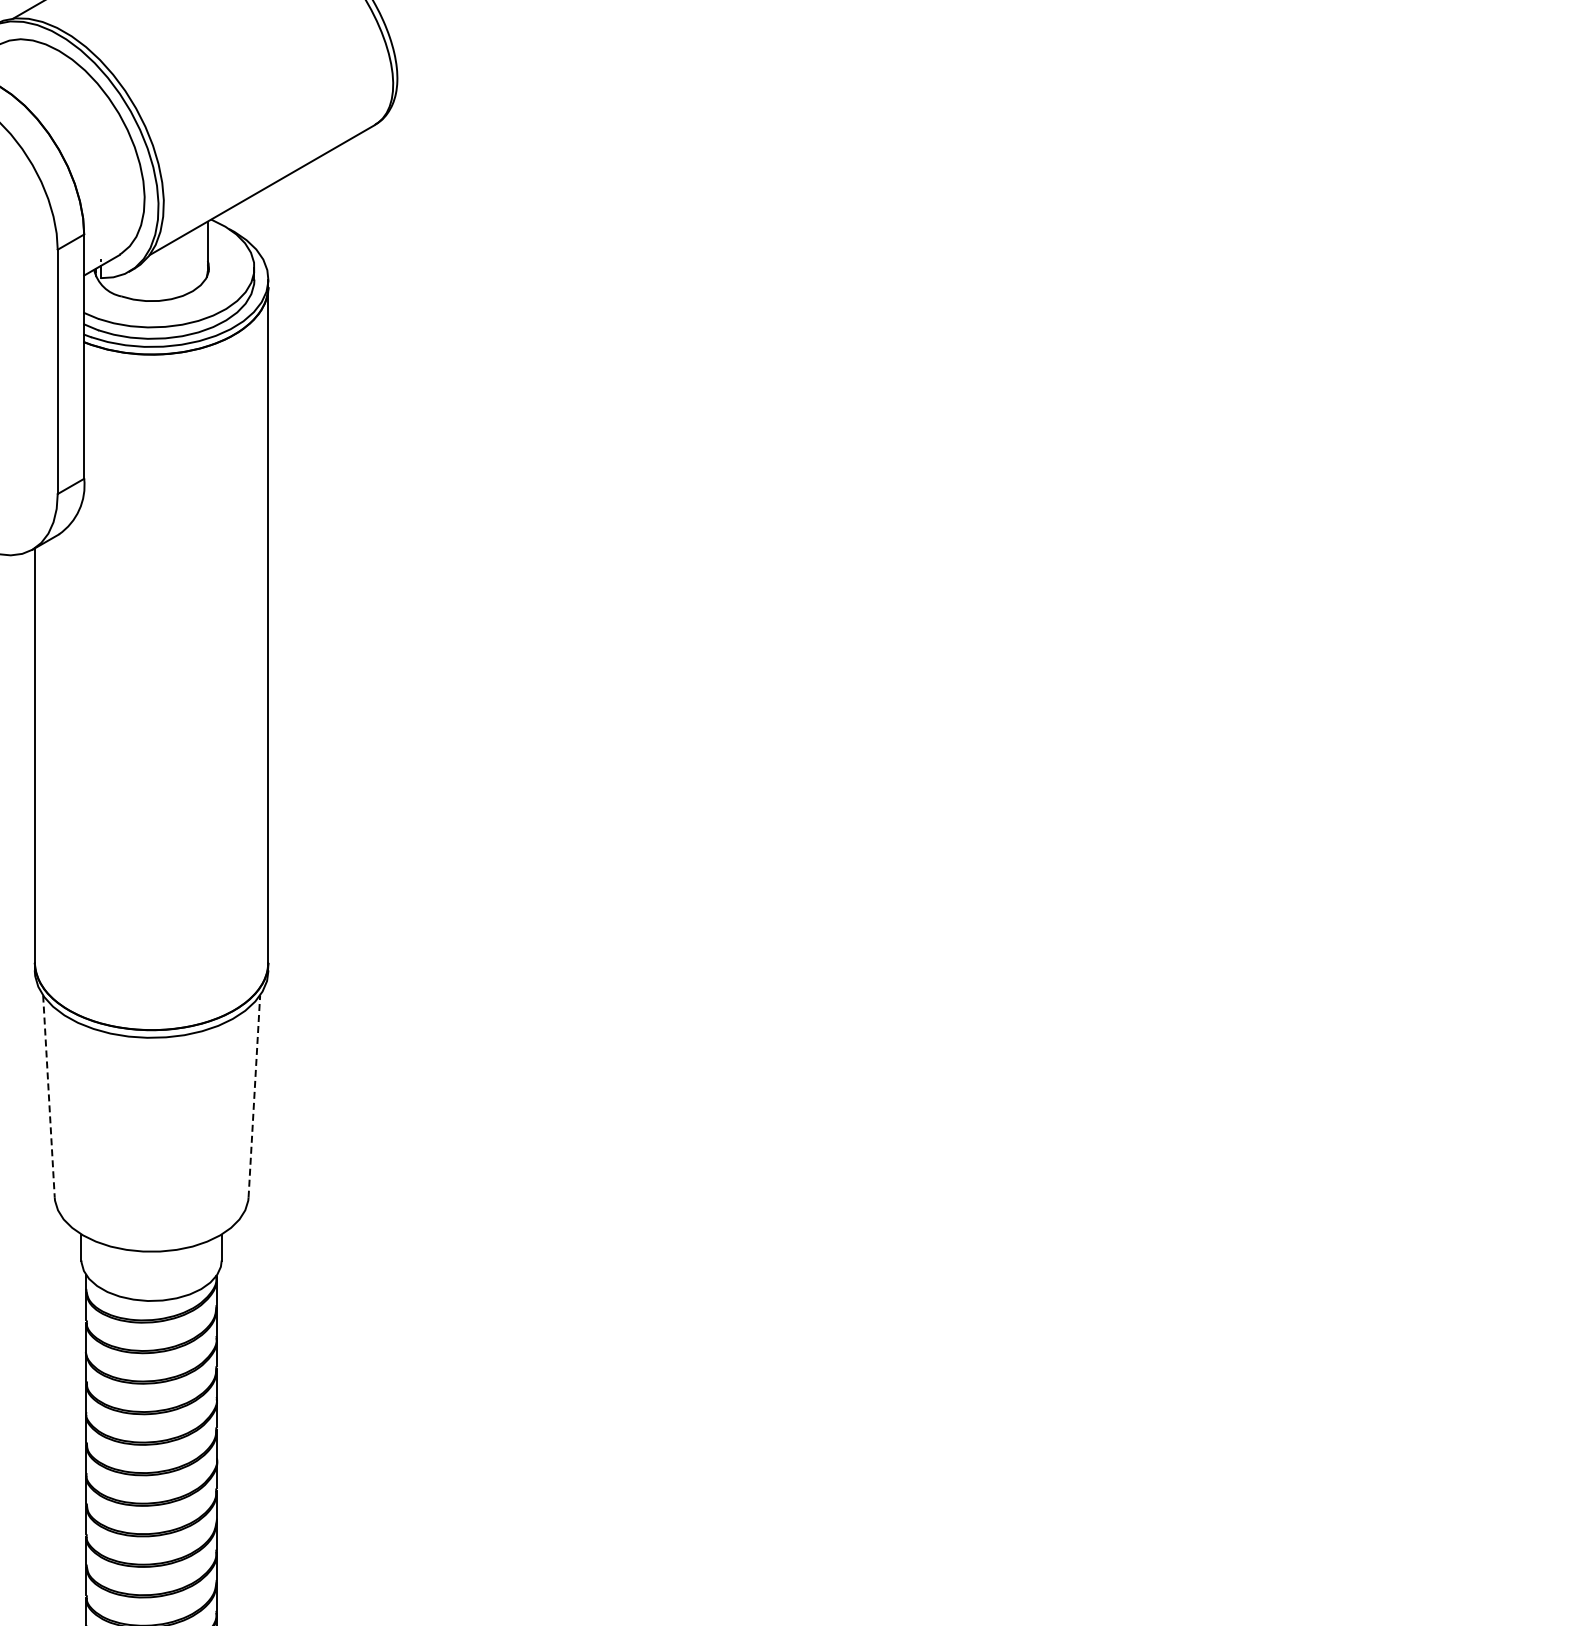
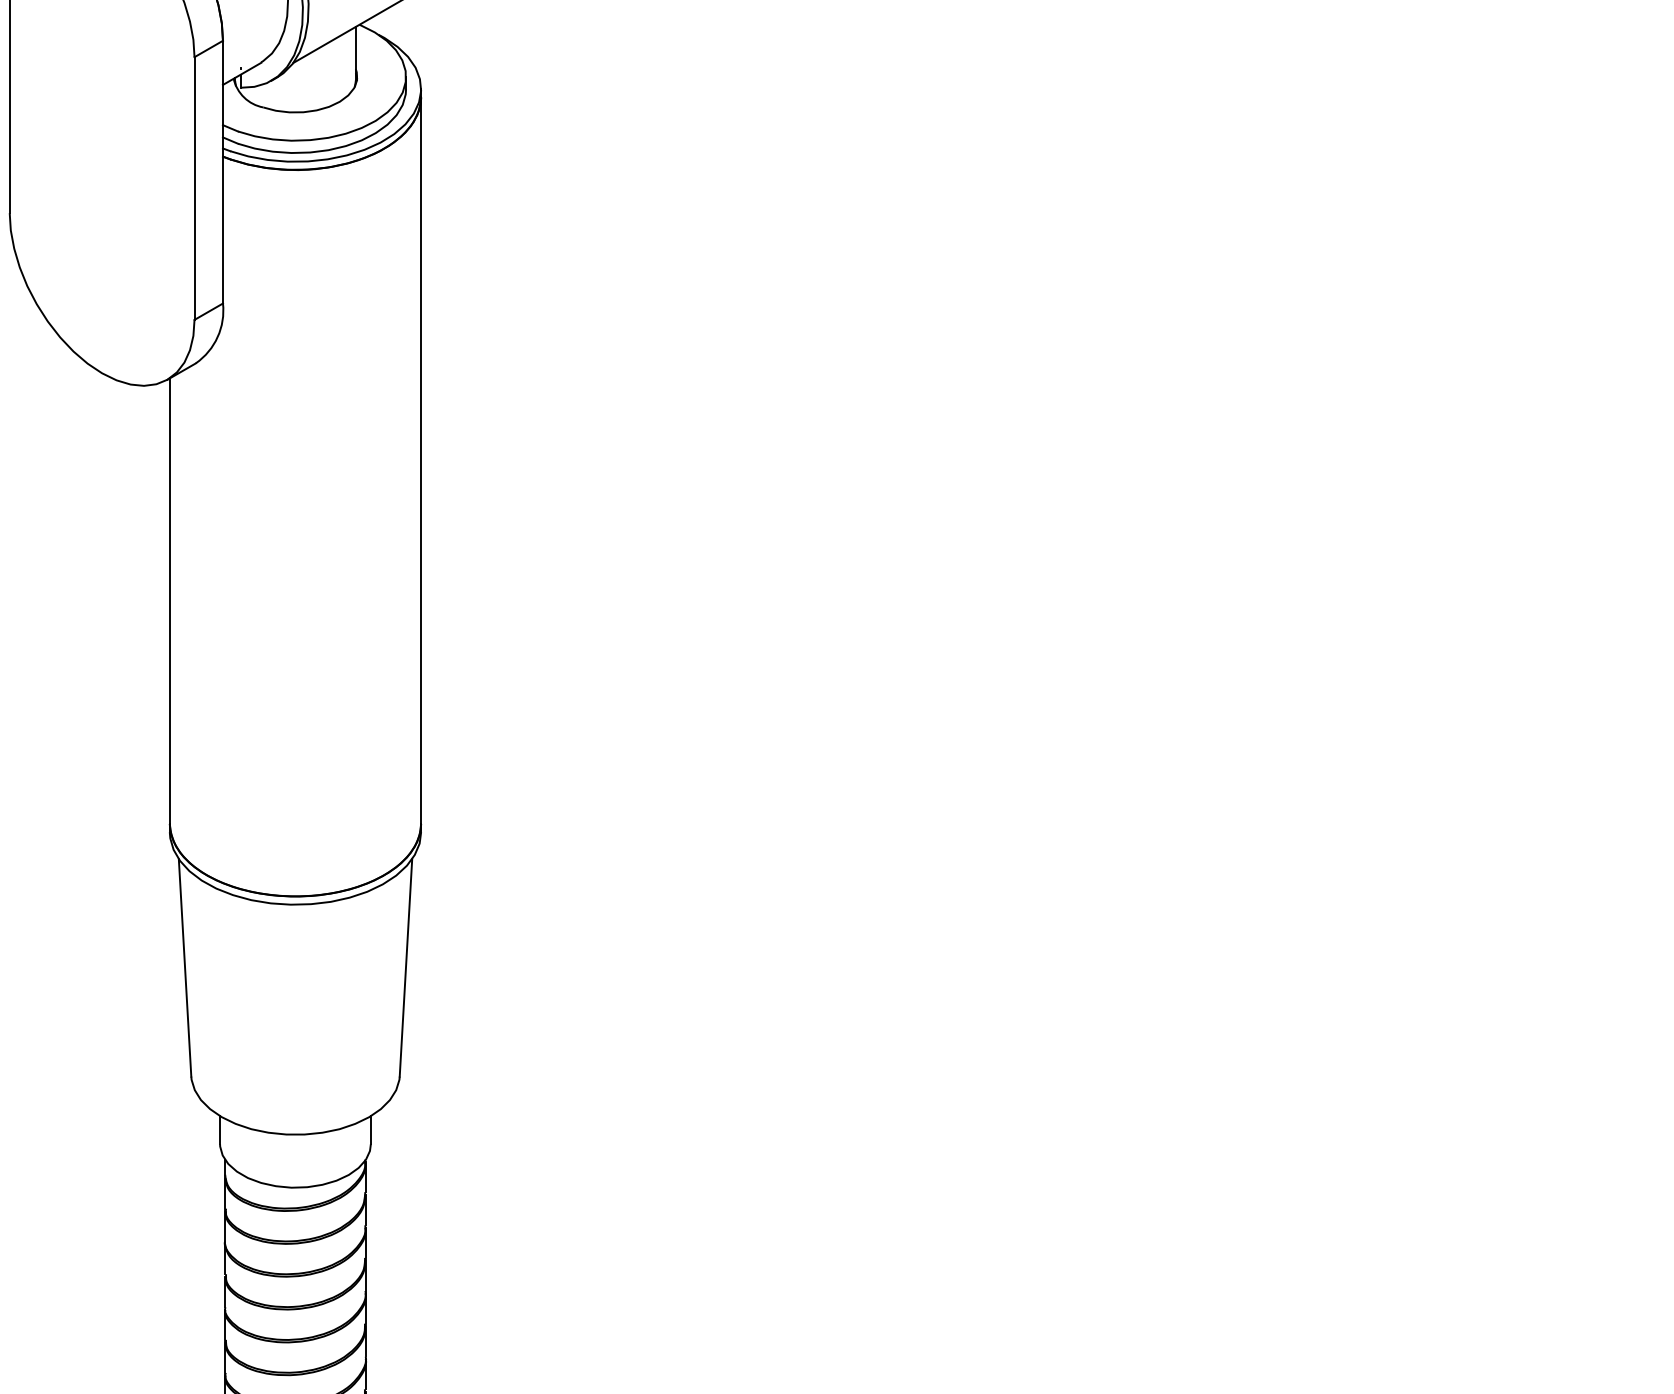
line: (254, 1096) -> (406, 967), dashed -> solid
line: (48, 1097) -> (184, 968), dashed -> solid

